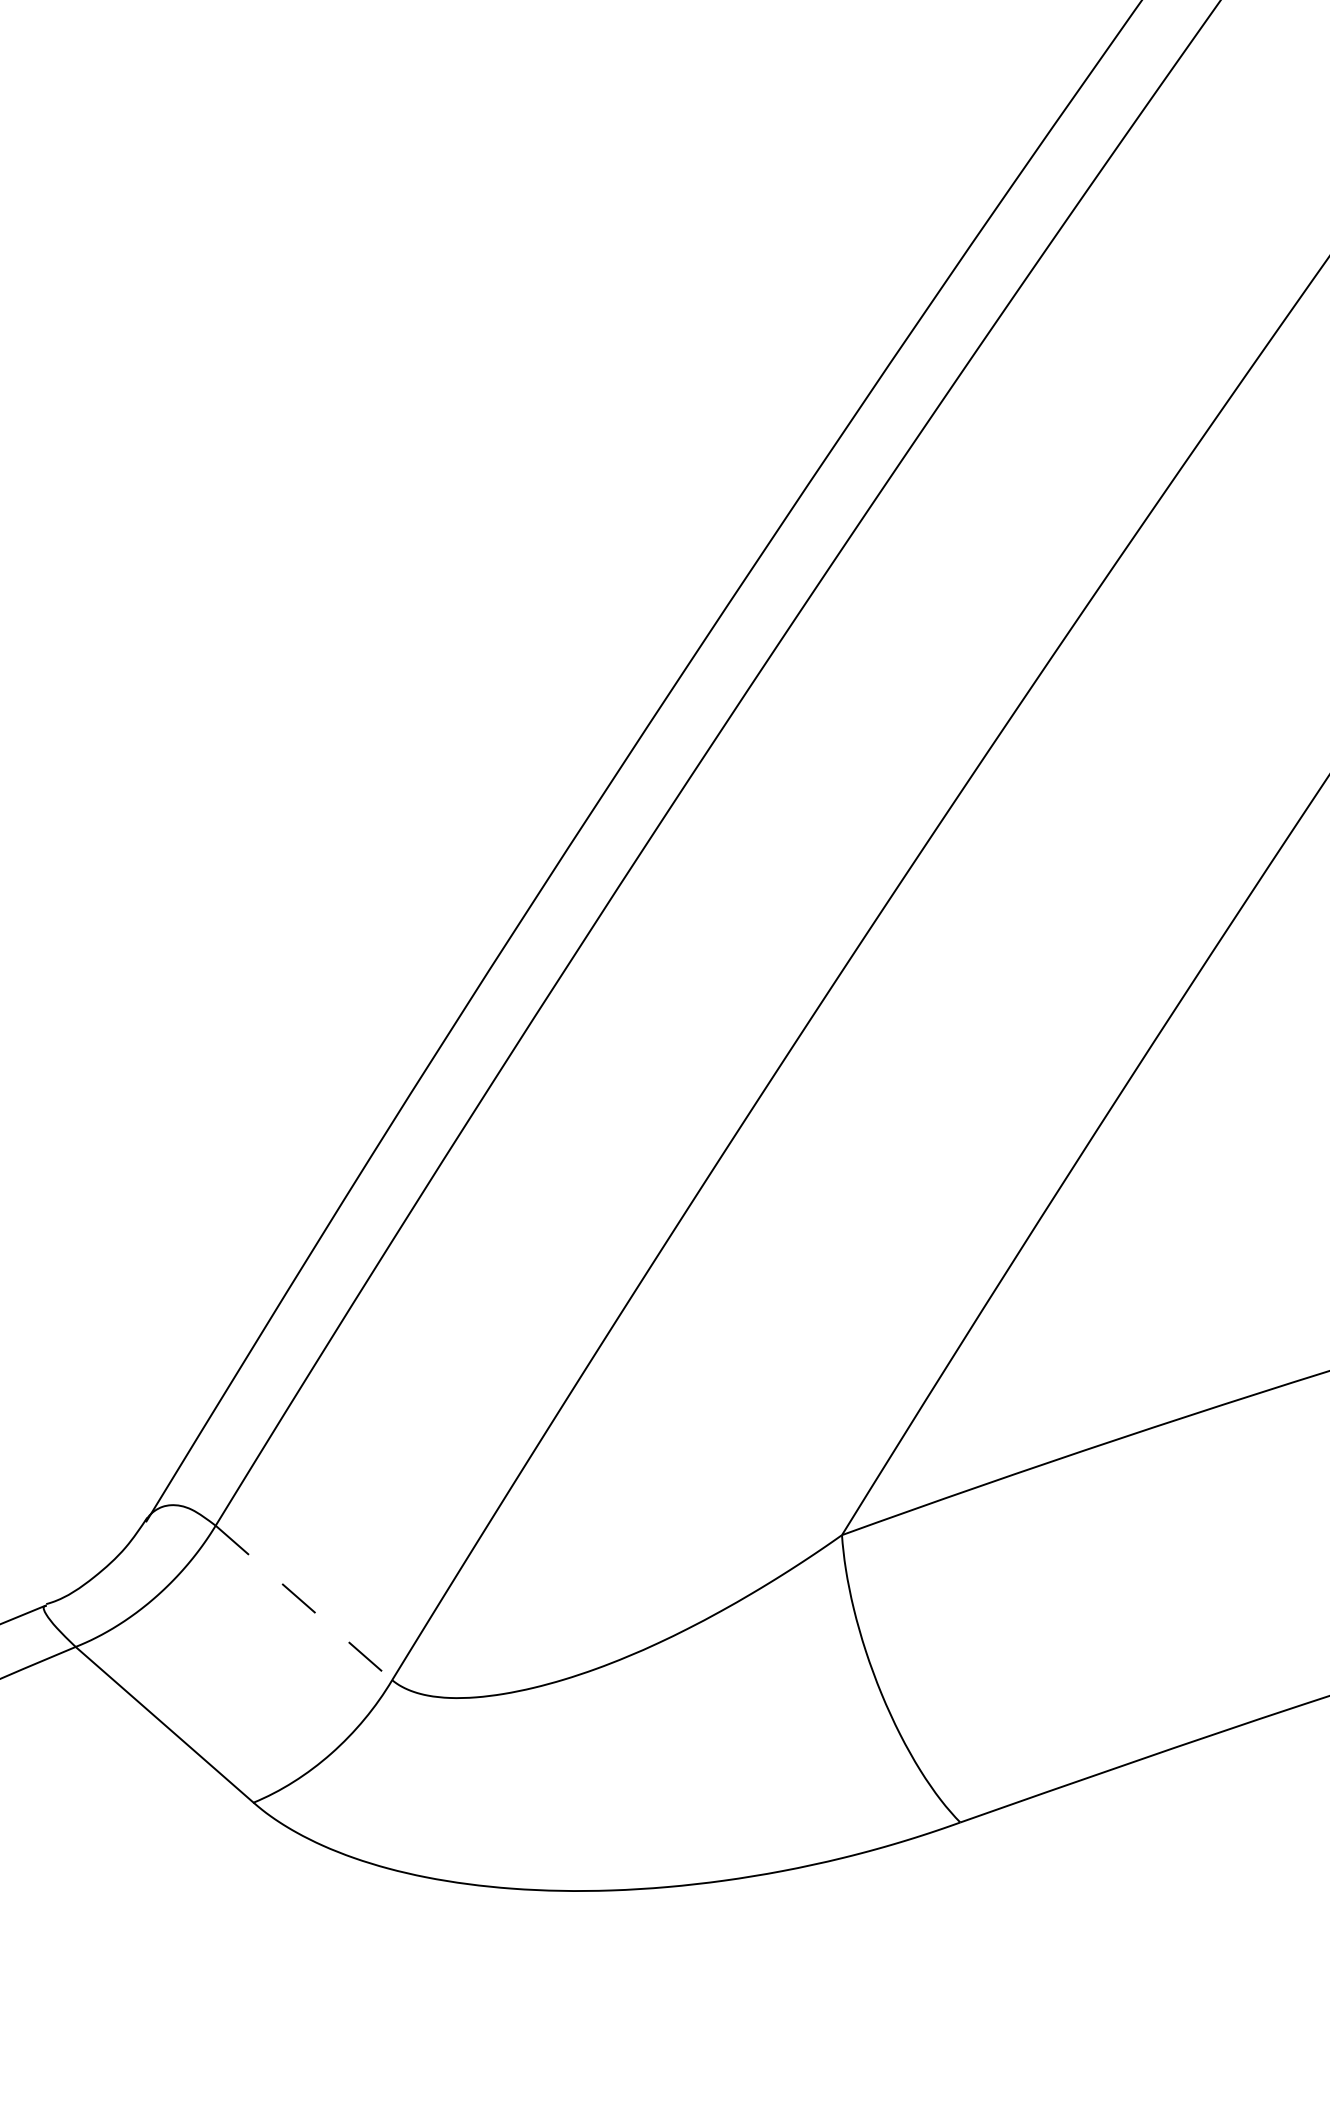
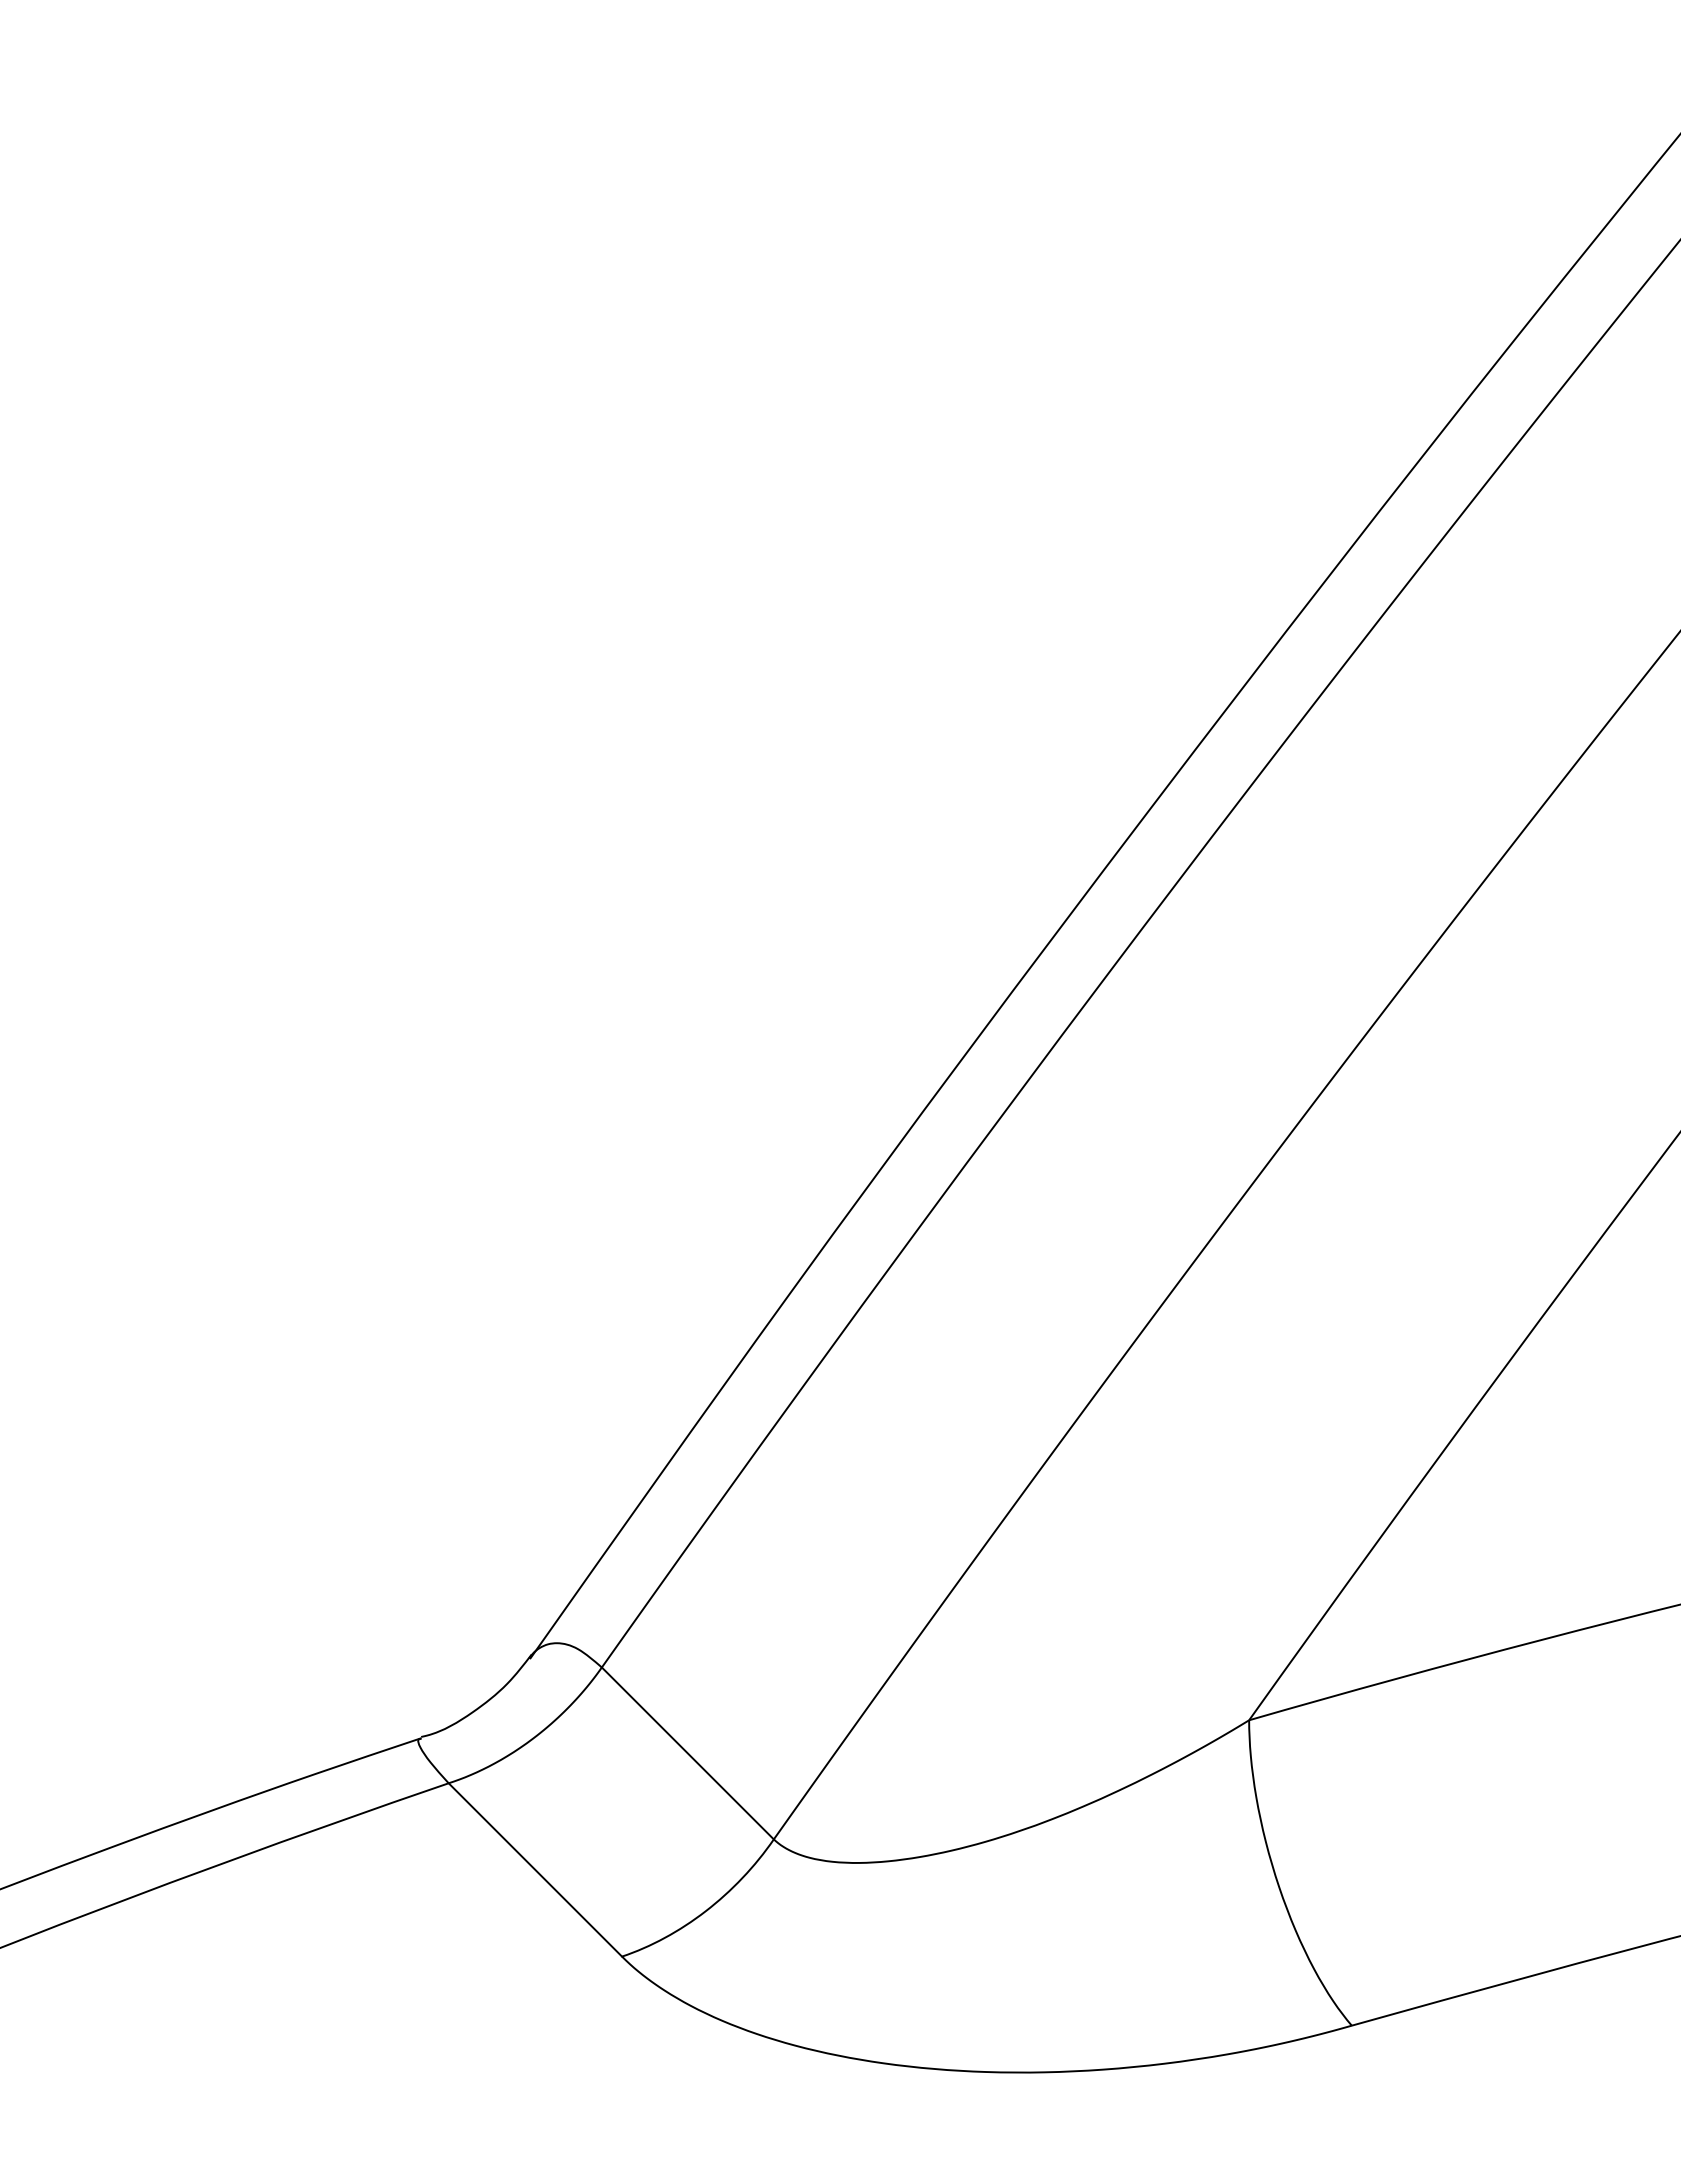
line: (303, 1603) -> (687, 1753), dashed -> solid

